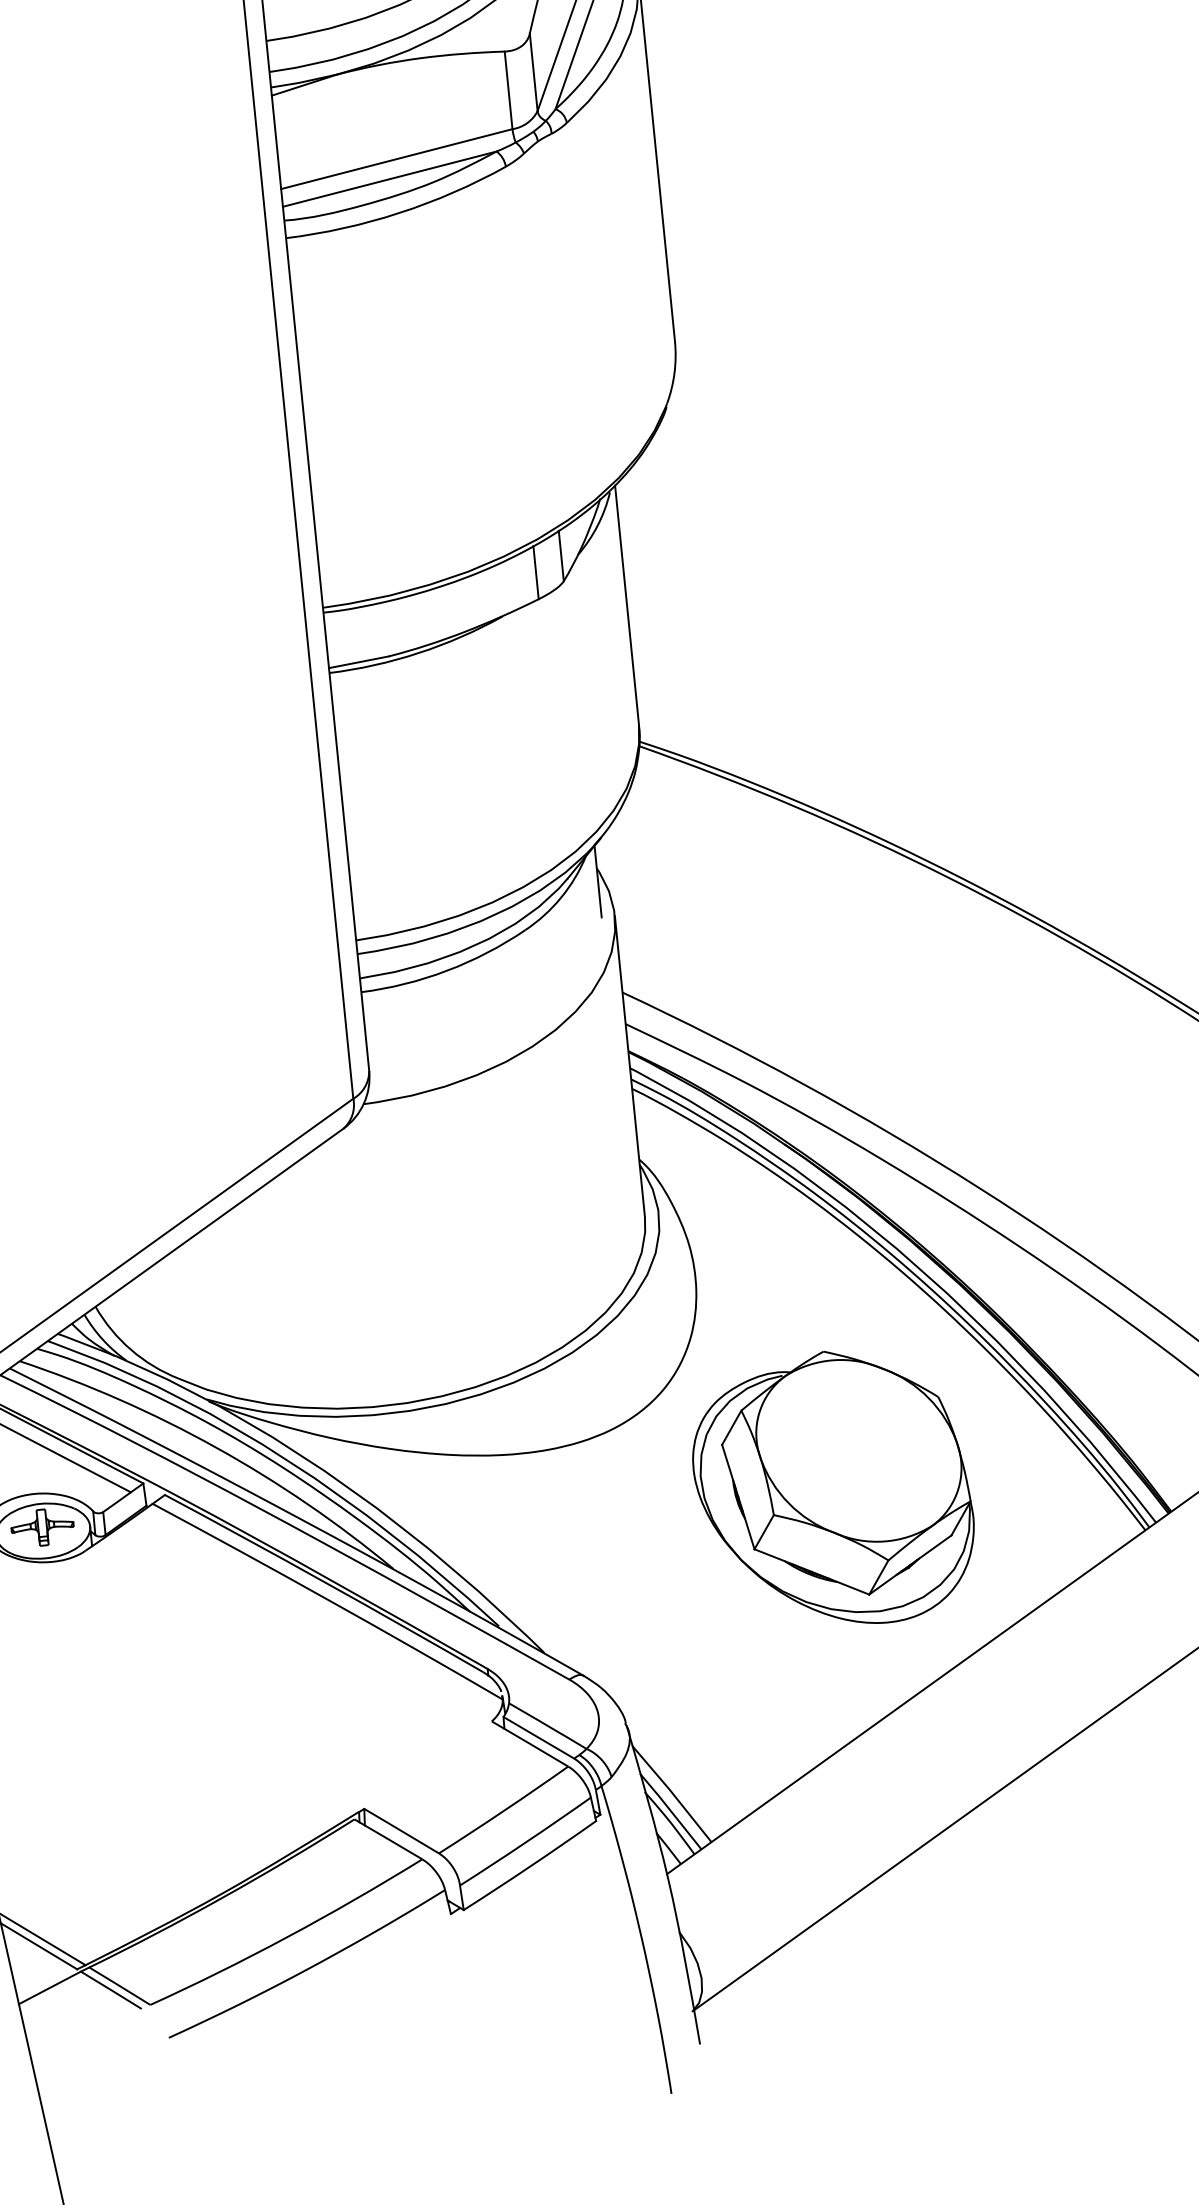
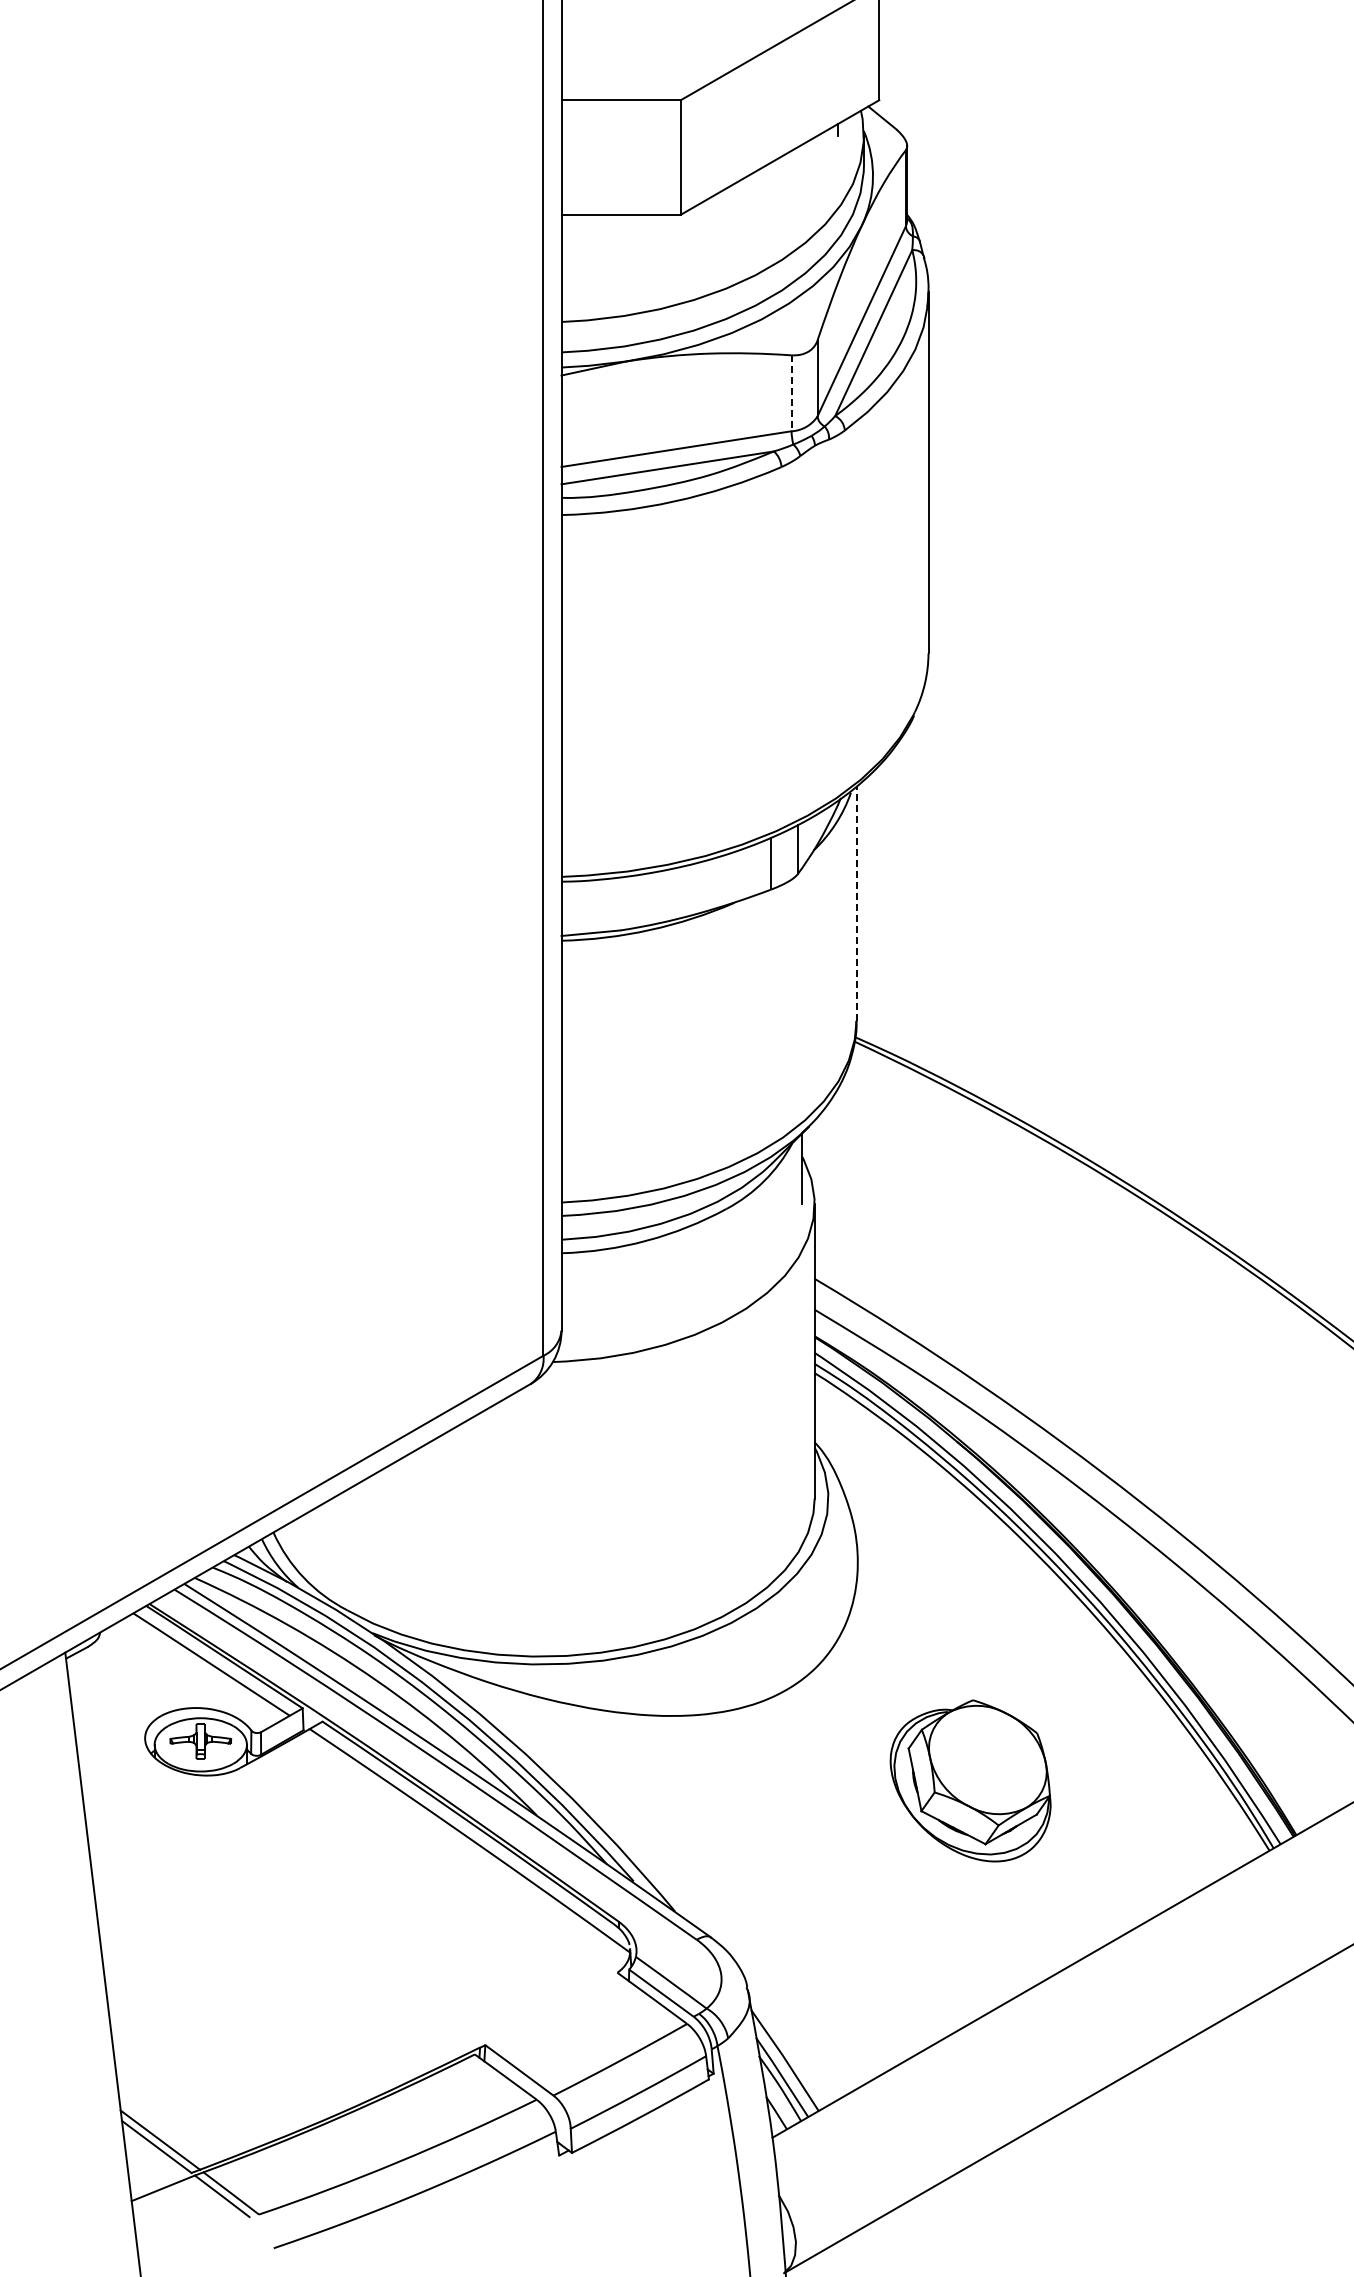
line: (508, 90) -> (791, 393), solid -> dashed
line: (626, 604) -> (856, 903), solid -> dashed
part: (832, 1489) -> (970, 1780), size x0.6

